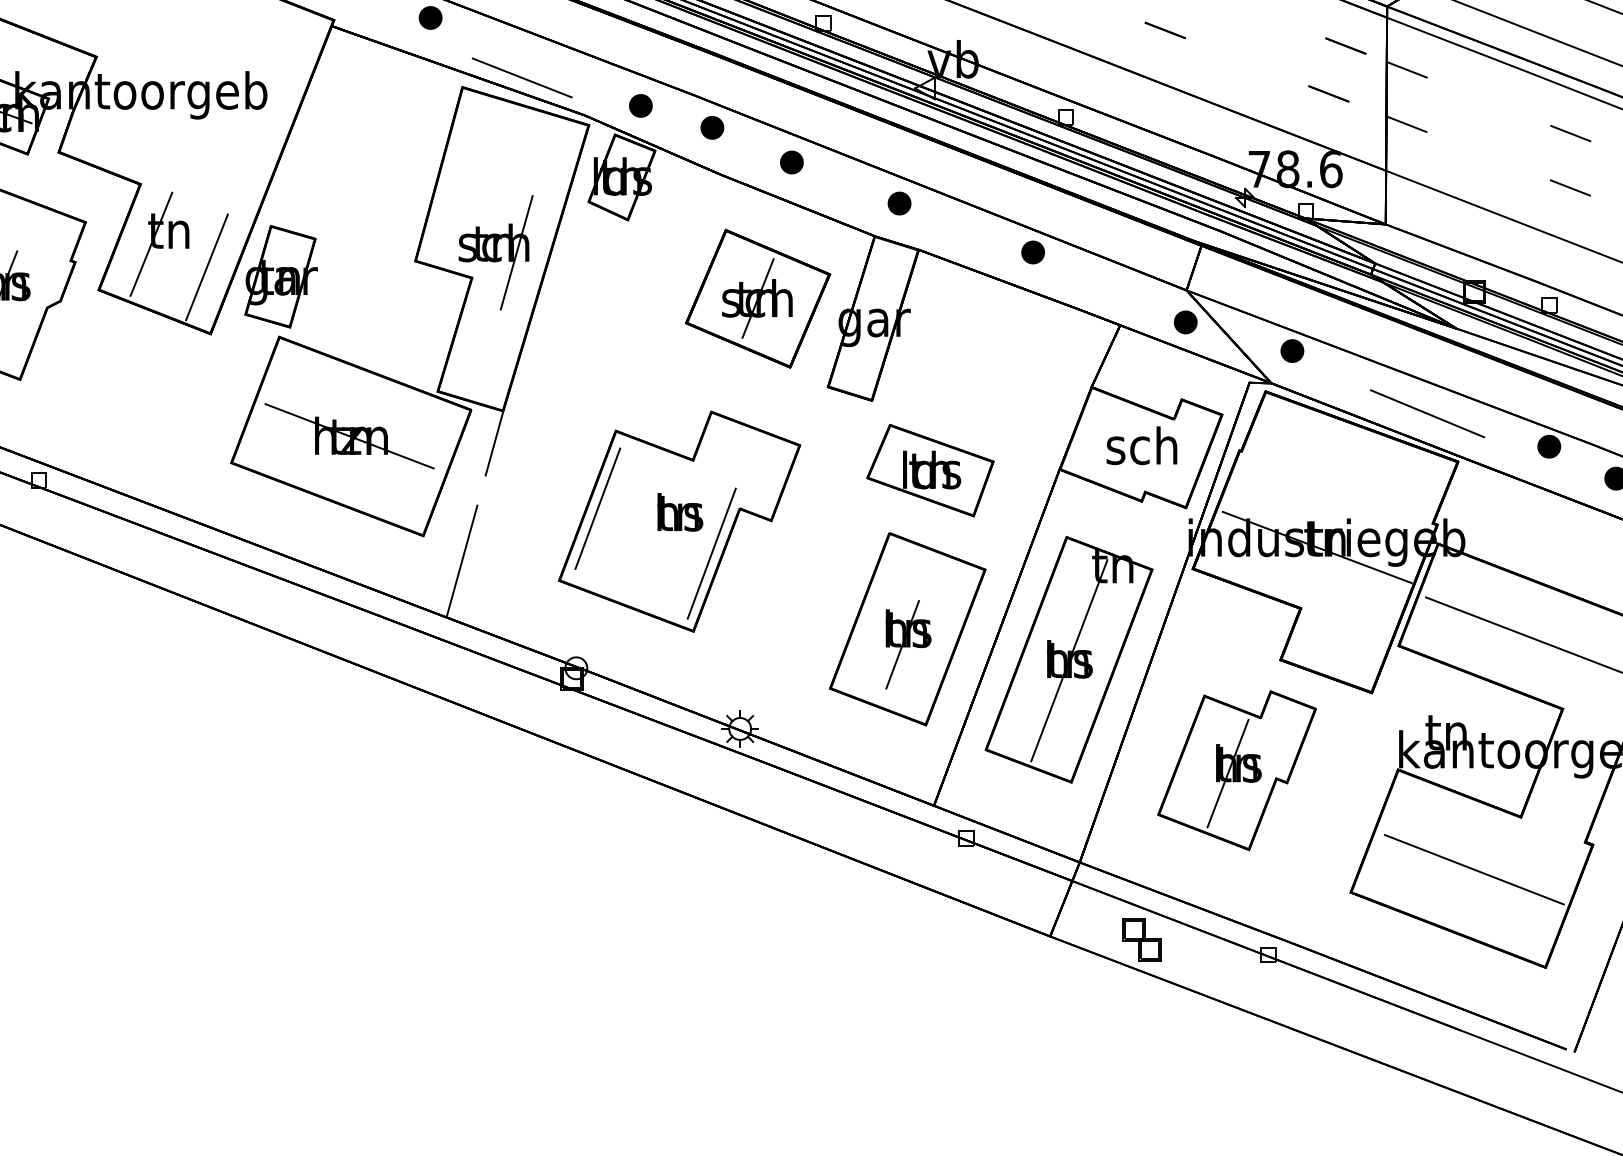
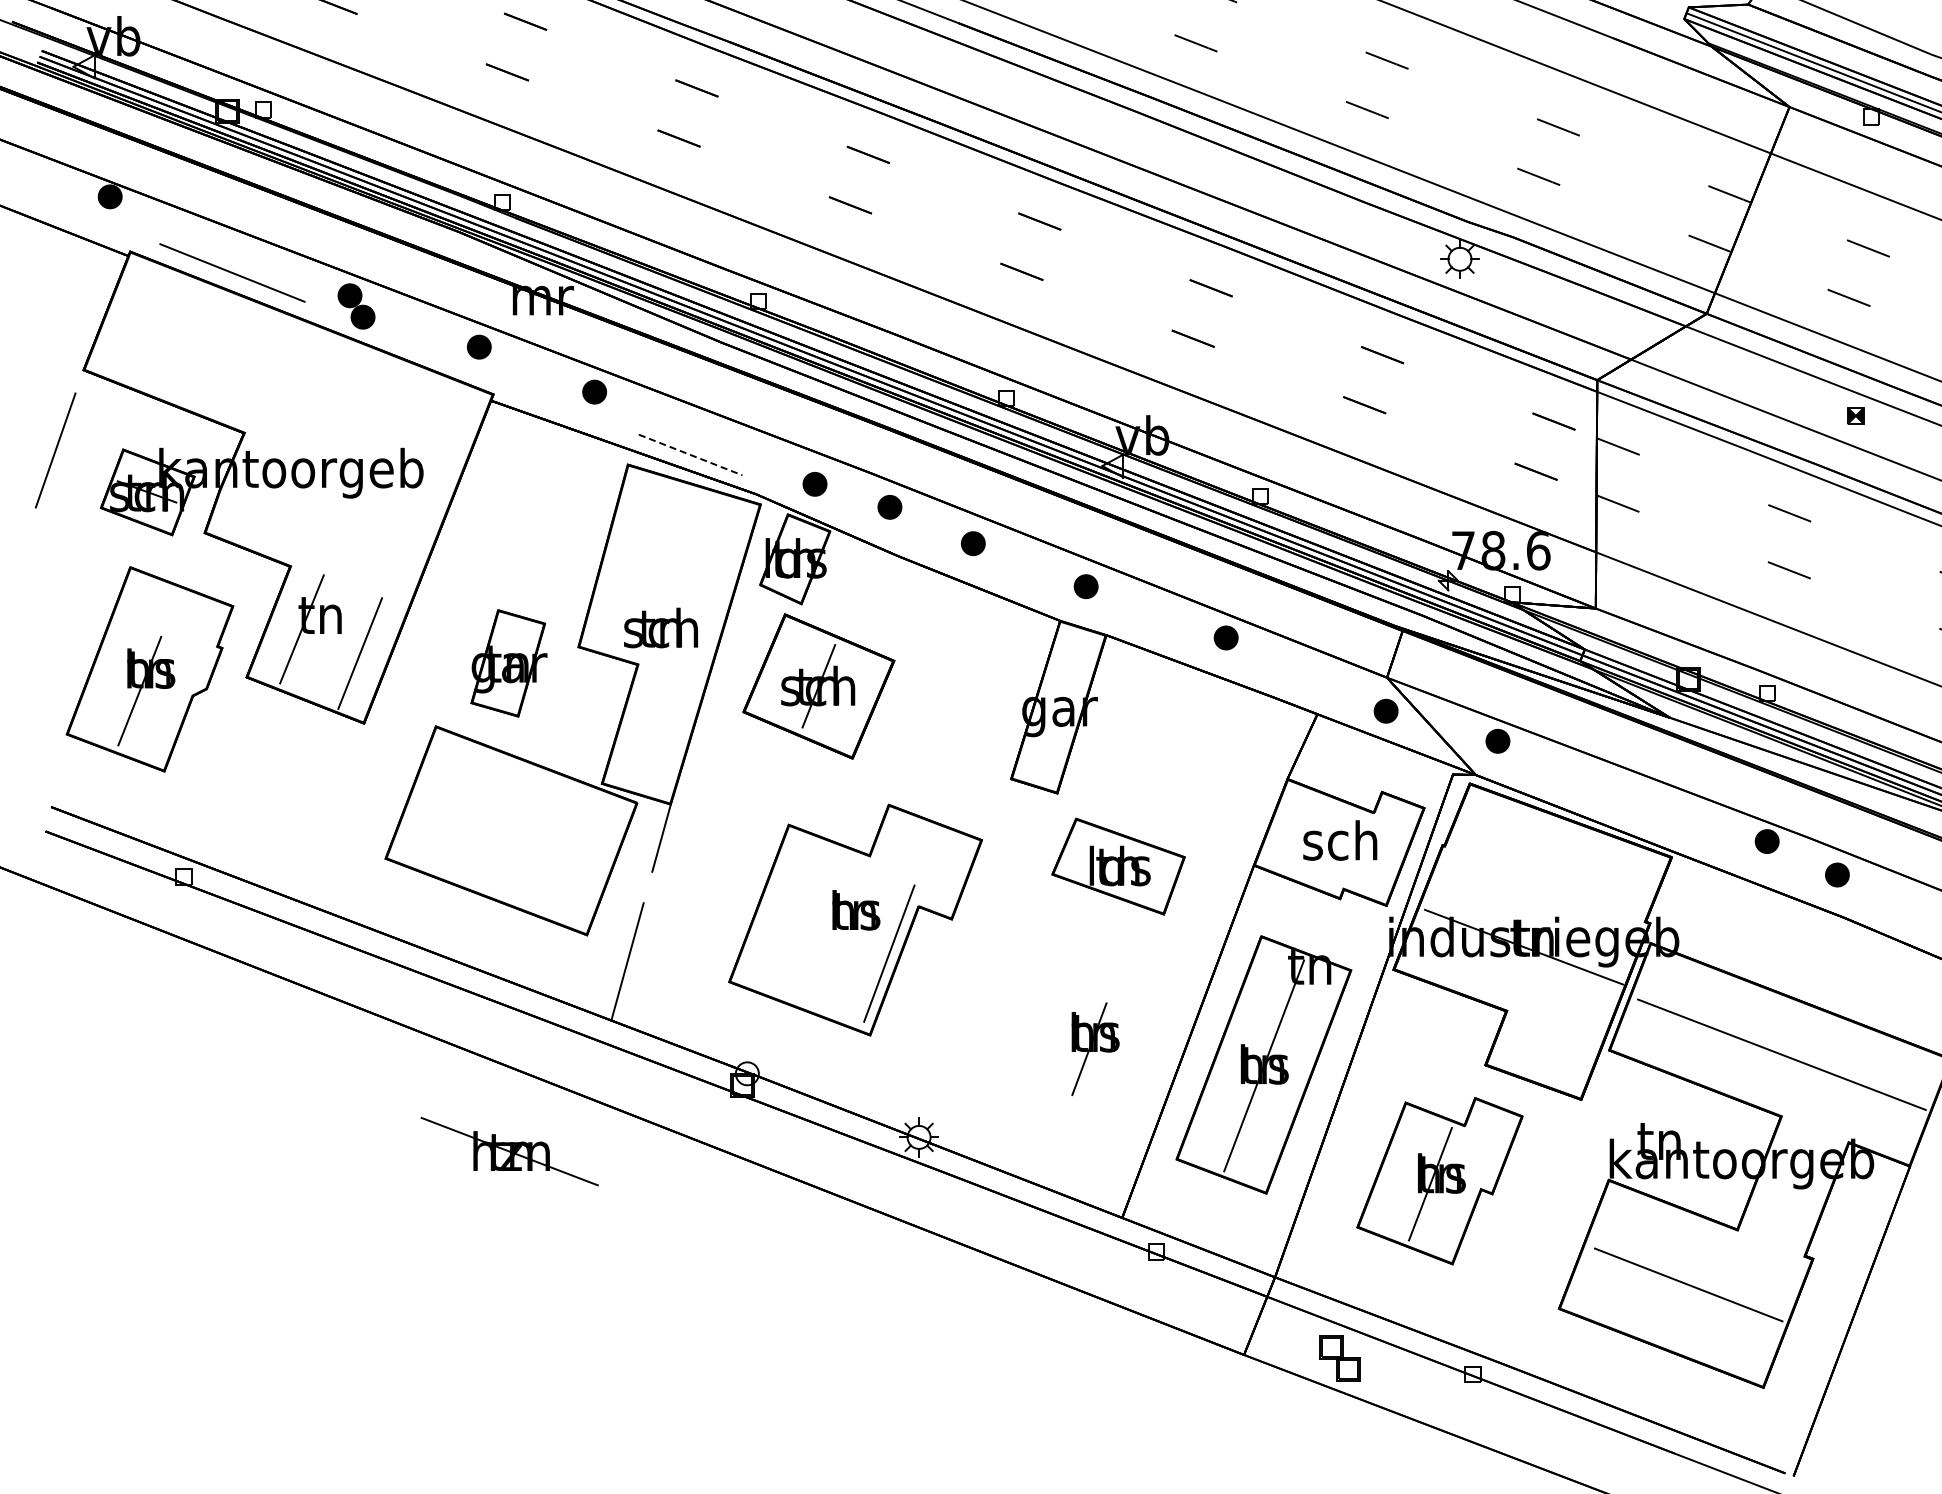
line: (522, 78) -> (690, 455), solid -> dashed
line: (516, 252) -> (684, 637), removed
part: (280, 276) -> (508, 663), moved
part: (757, 298) -> (818, 686), moved
line: (1427, 413) -> (1639, 806), removed
part: (349, 436) -> (509, 1151), moved
line: (597, 508) -> (769, 906), removed
part: (907, 628) -> (1094, 1032), removed

